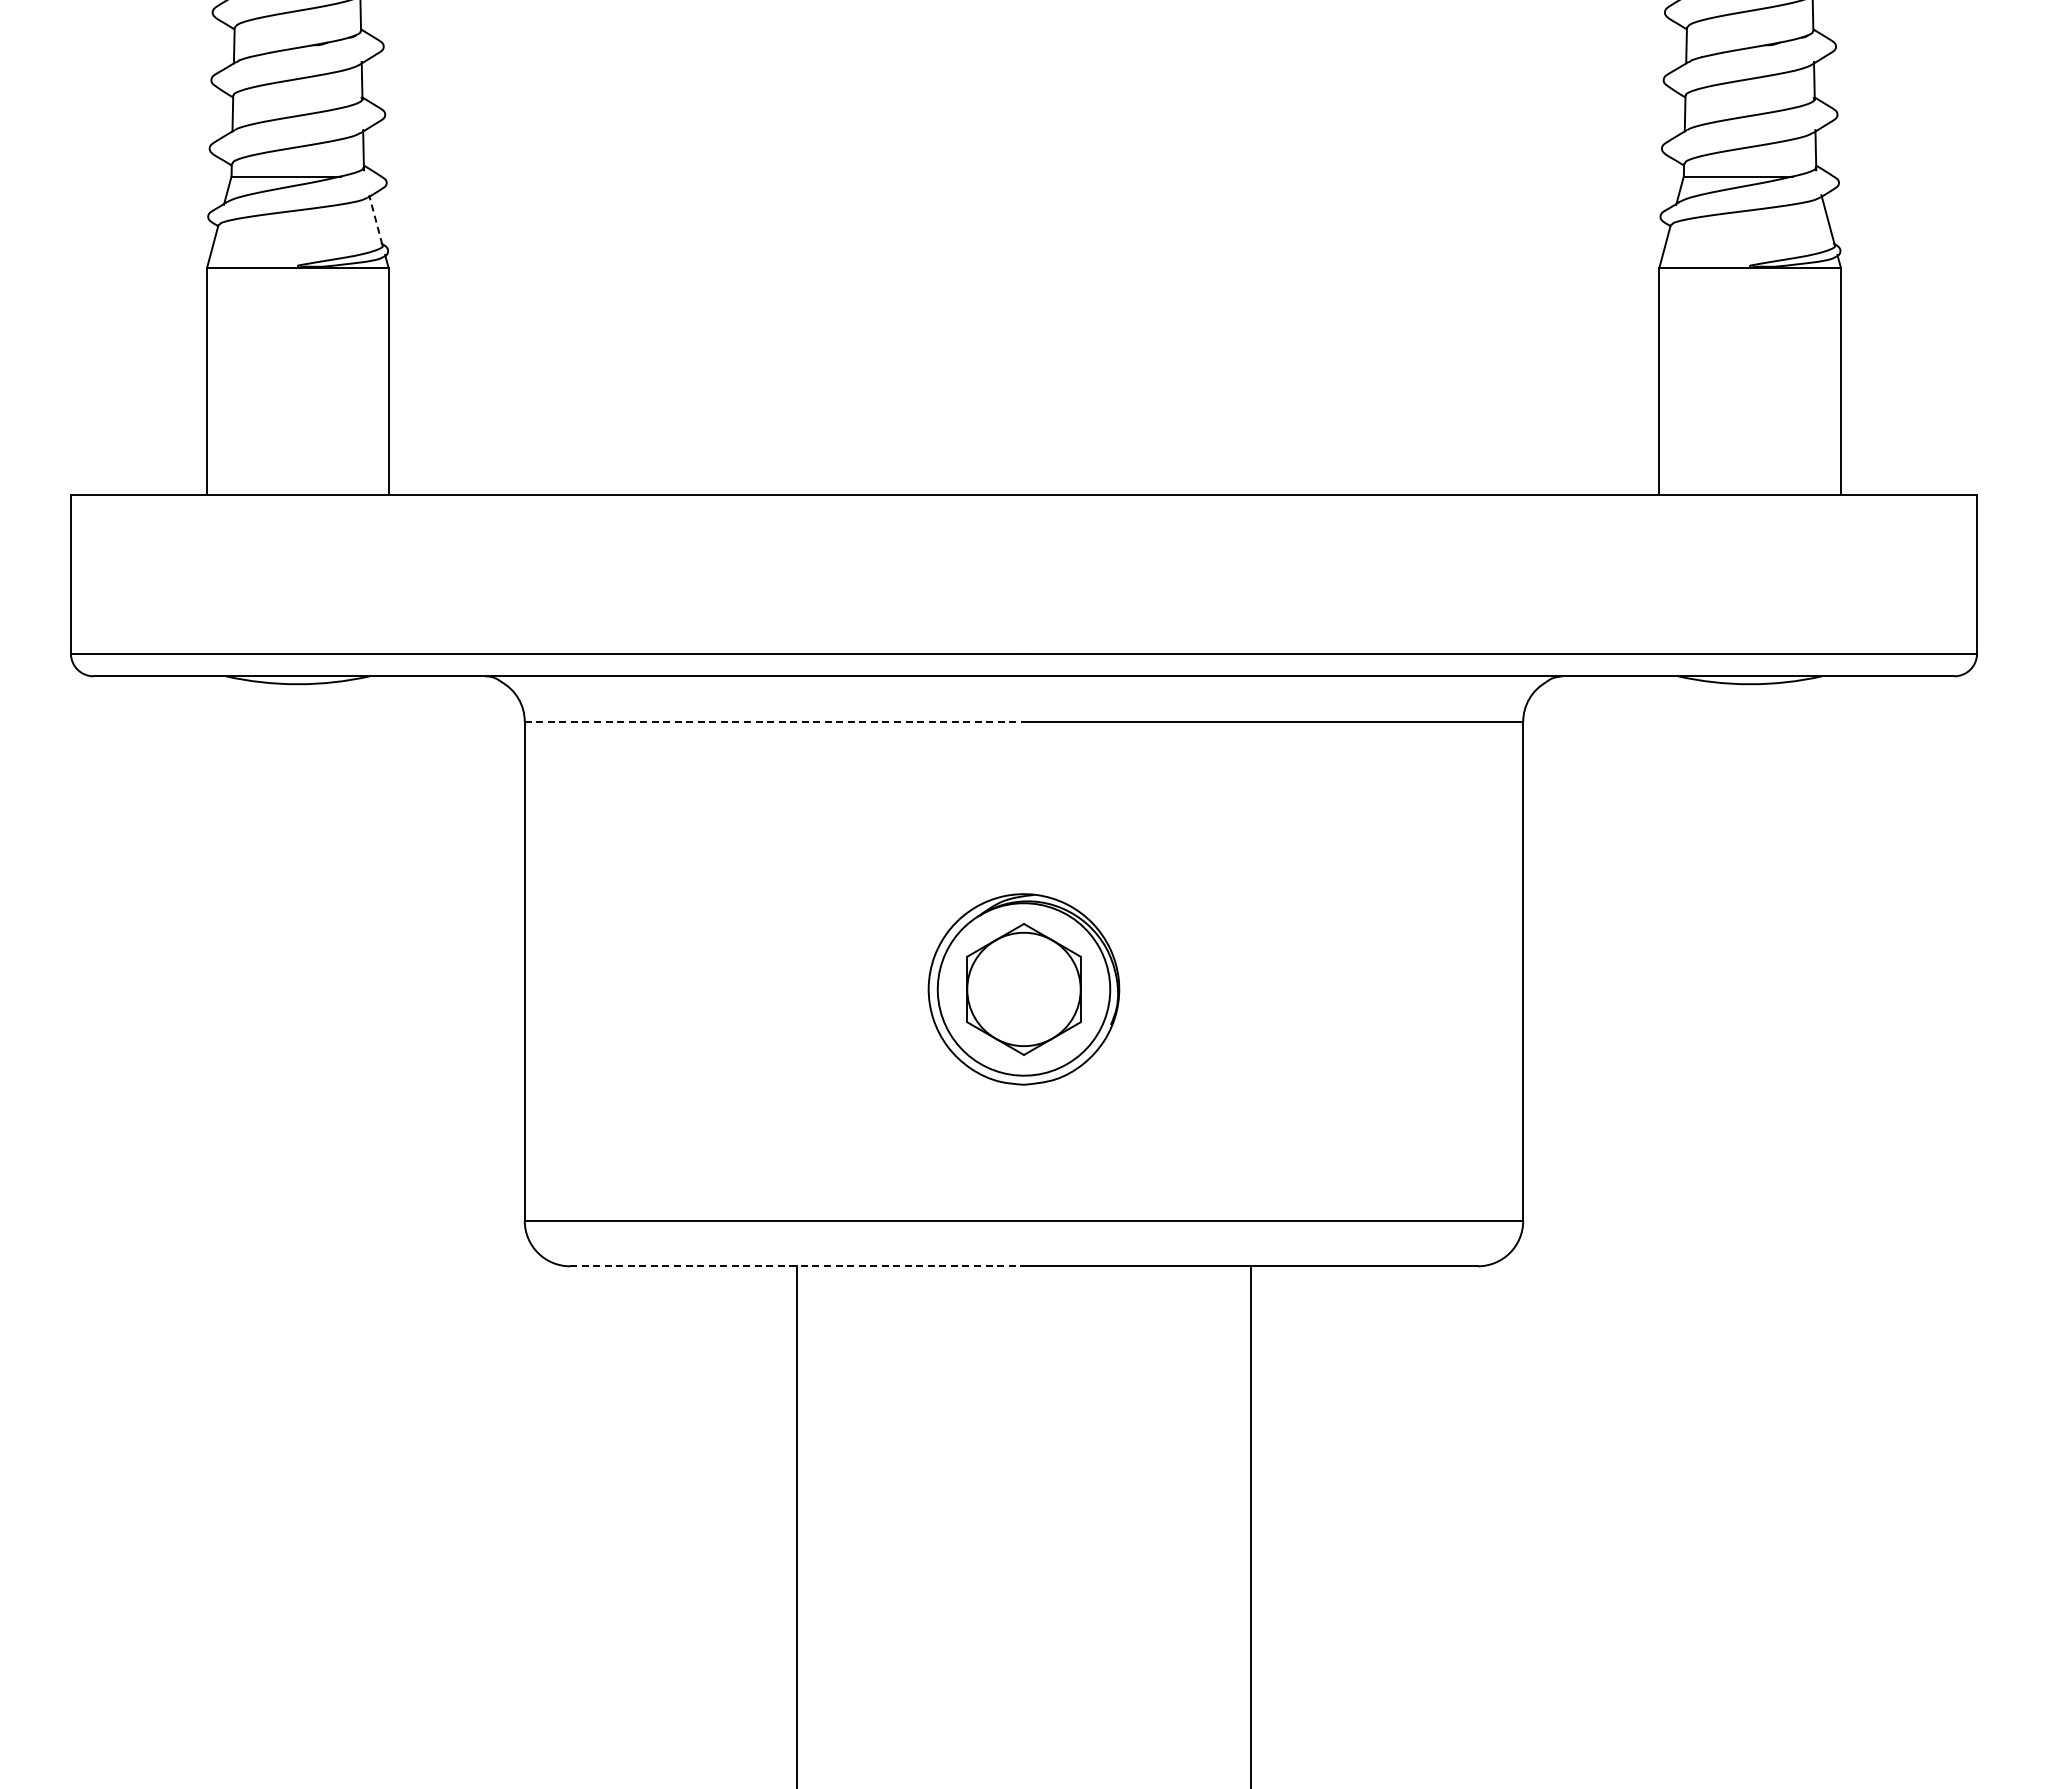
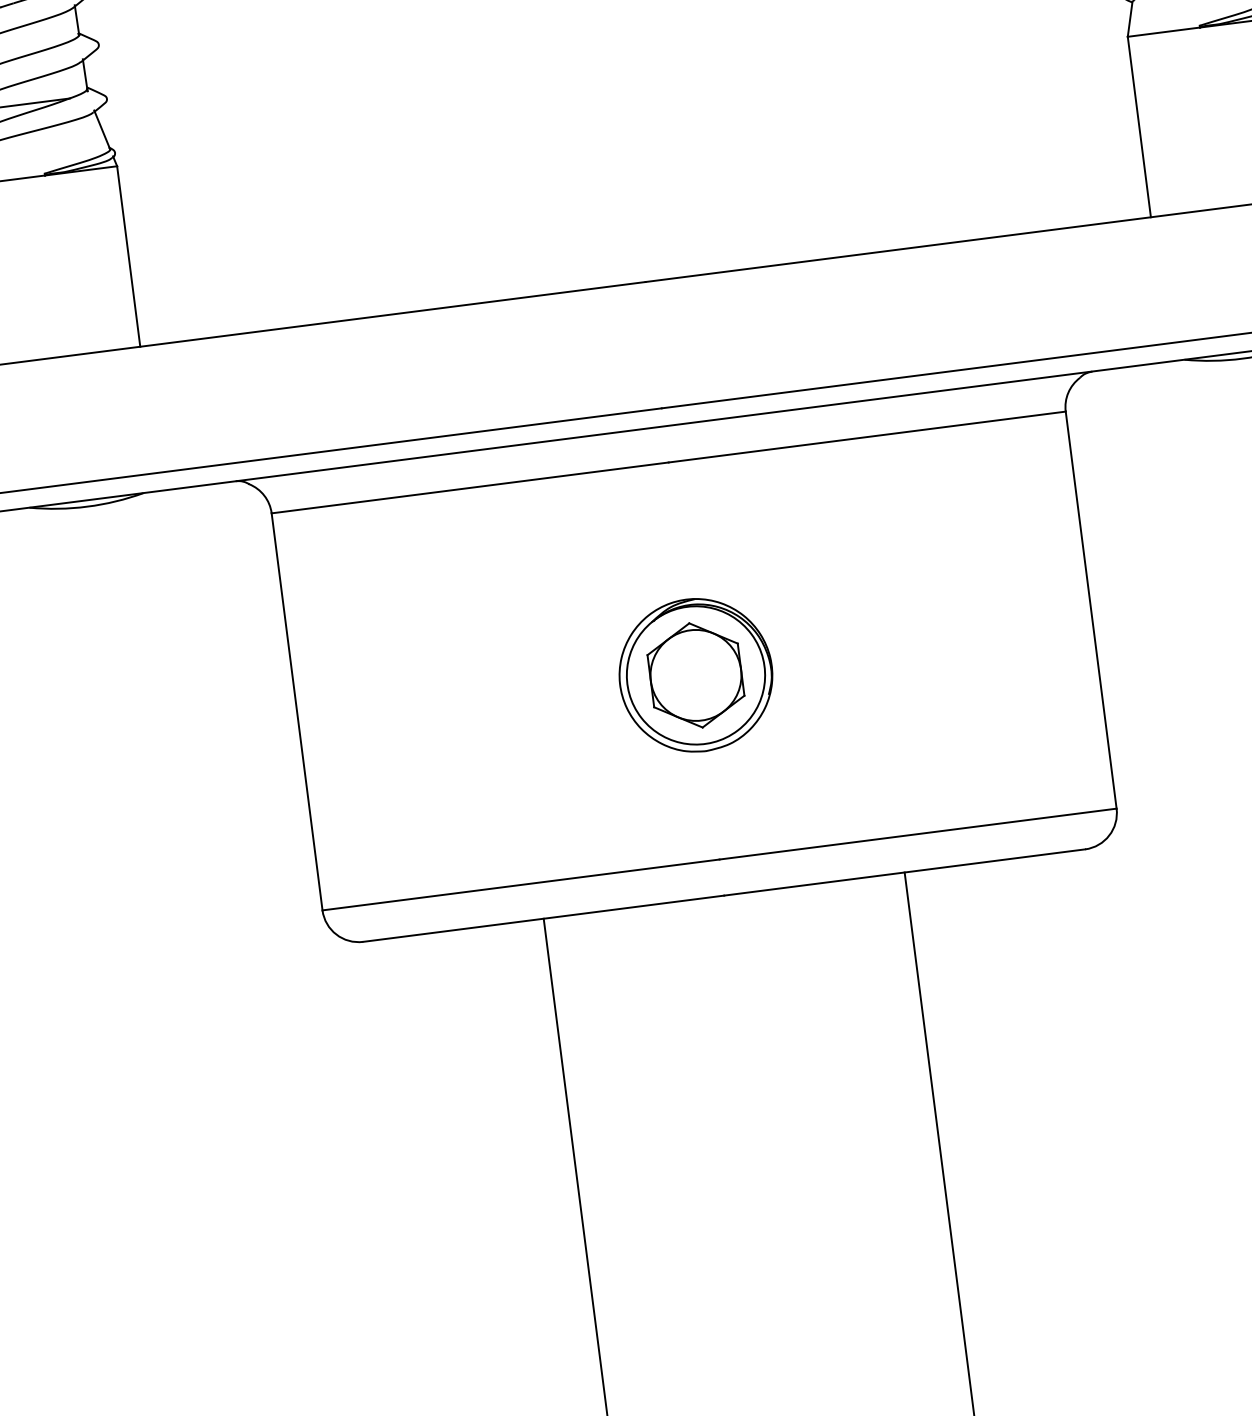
line: (375, 220) -> (101, 129), dashed -> solid
line: (774, 721) -> (470, 487), dashed -> solid
line: (797, 1266) -> (544, 918), dashed -> solid

